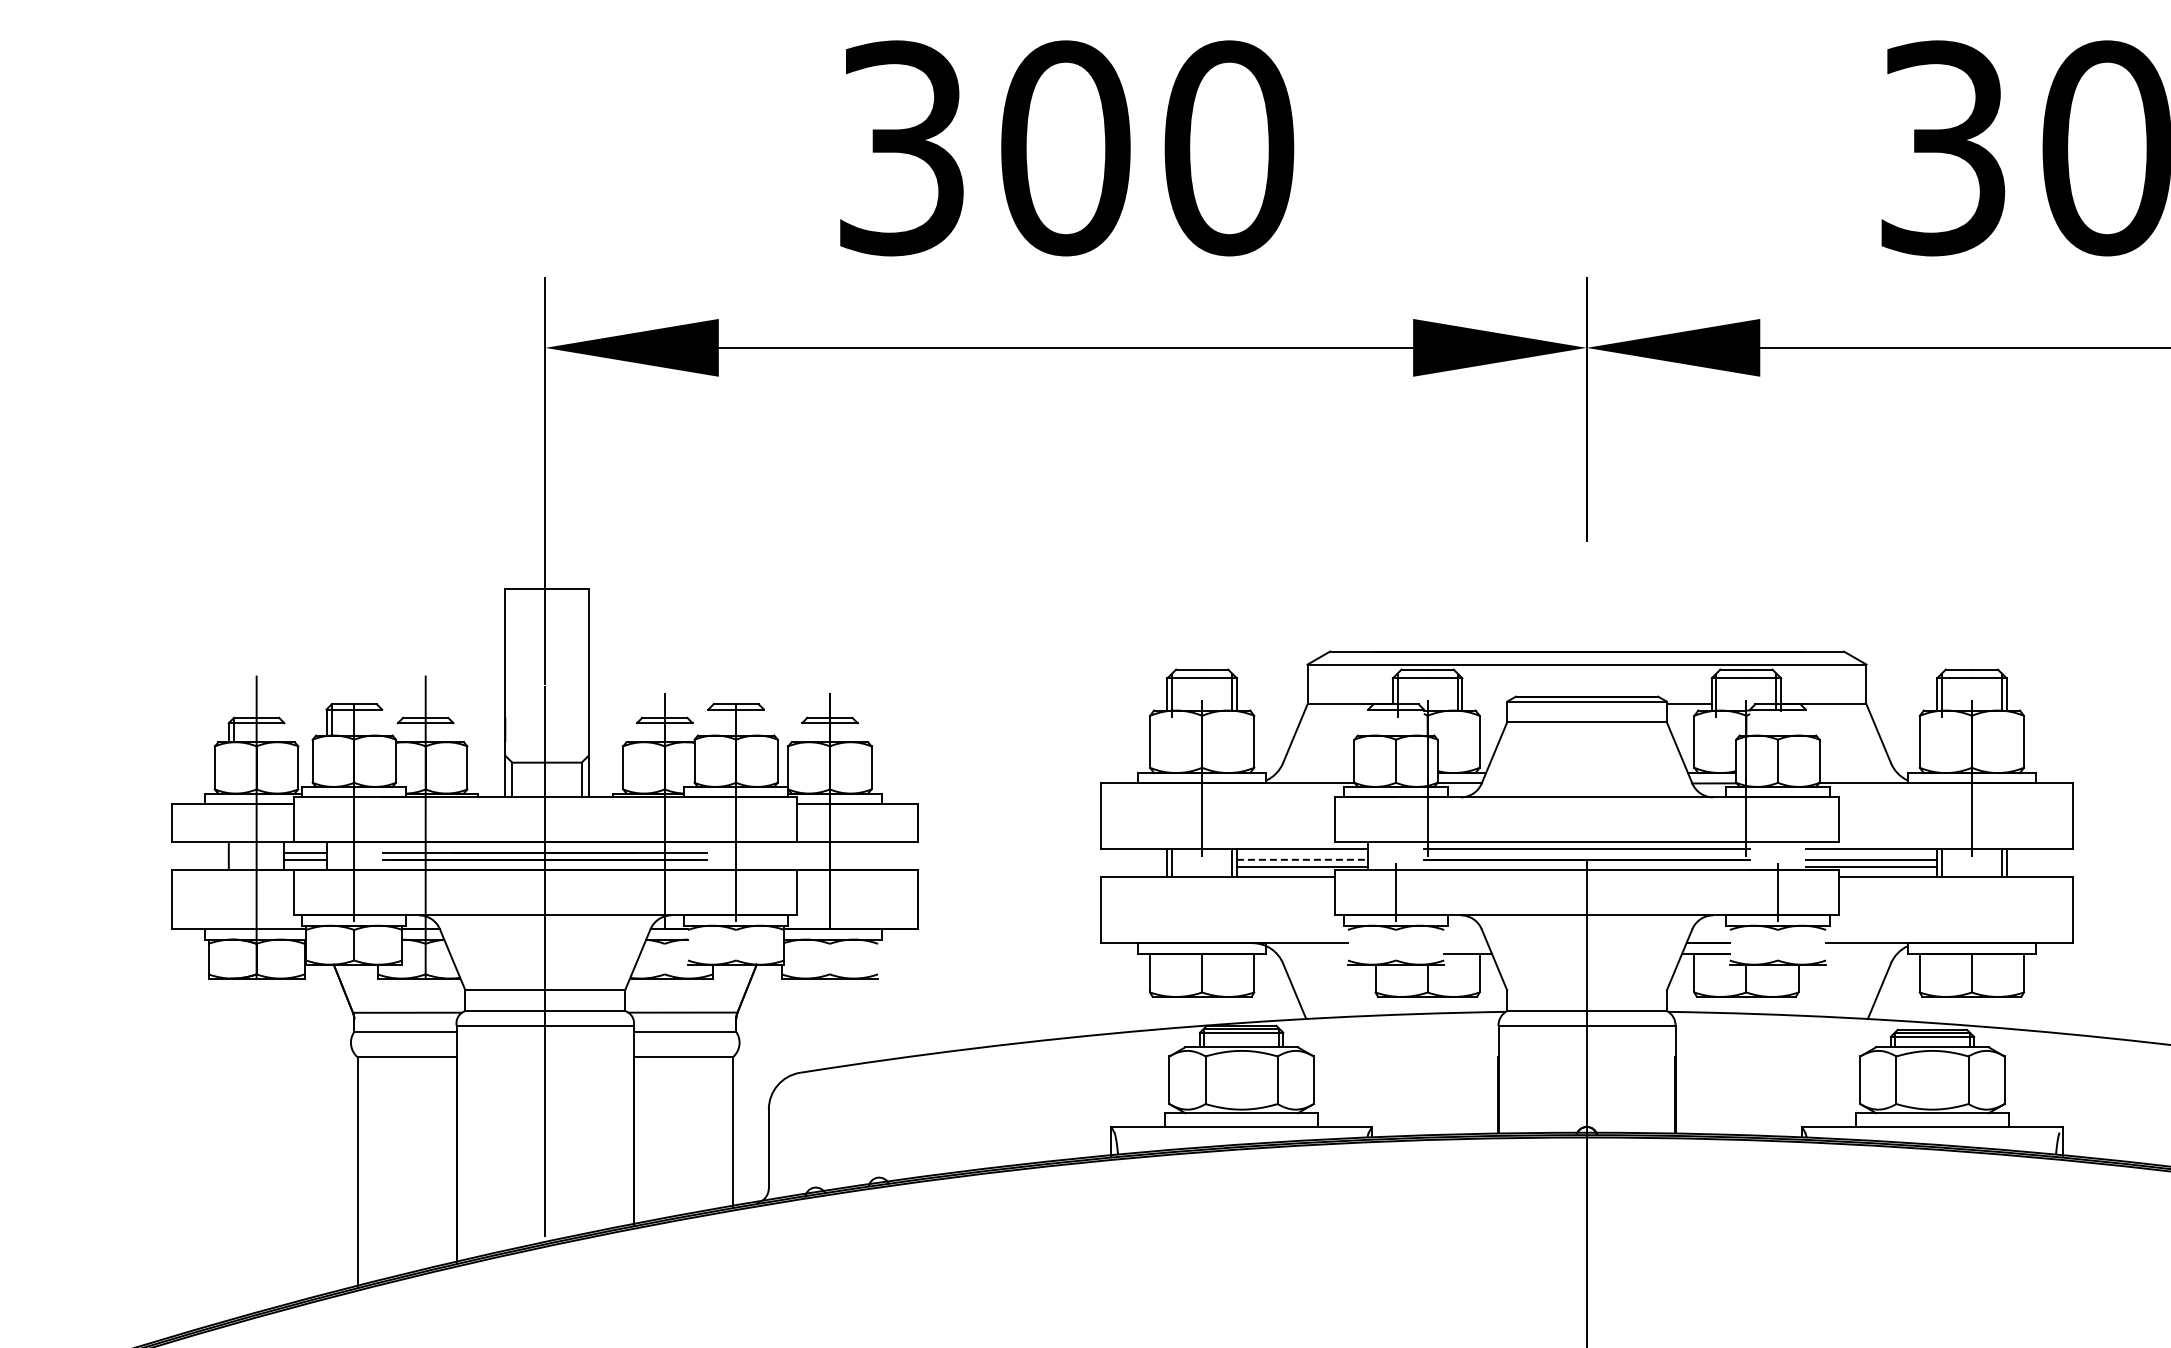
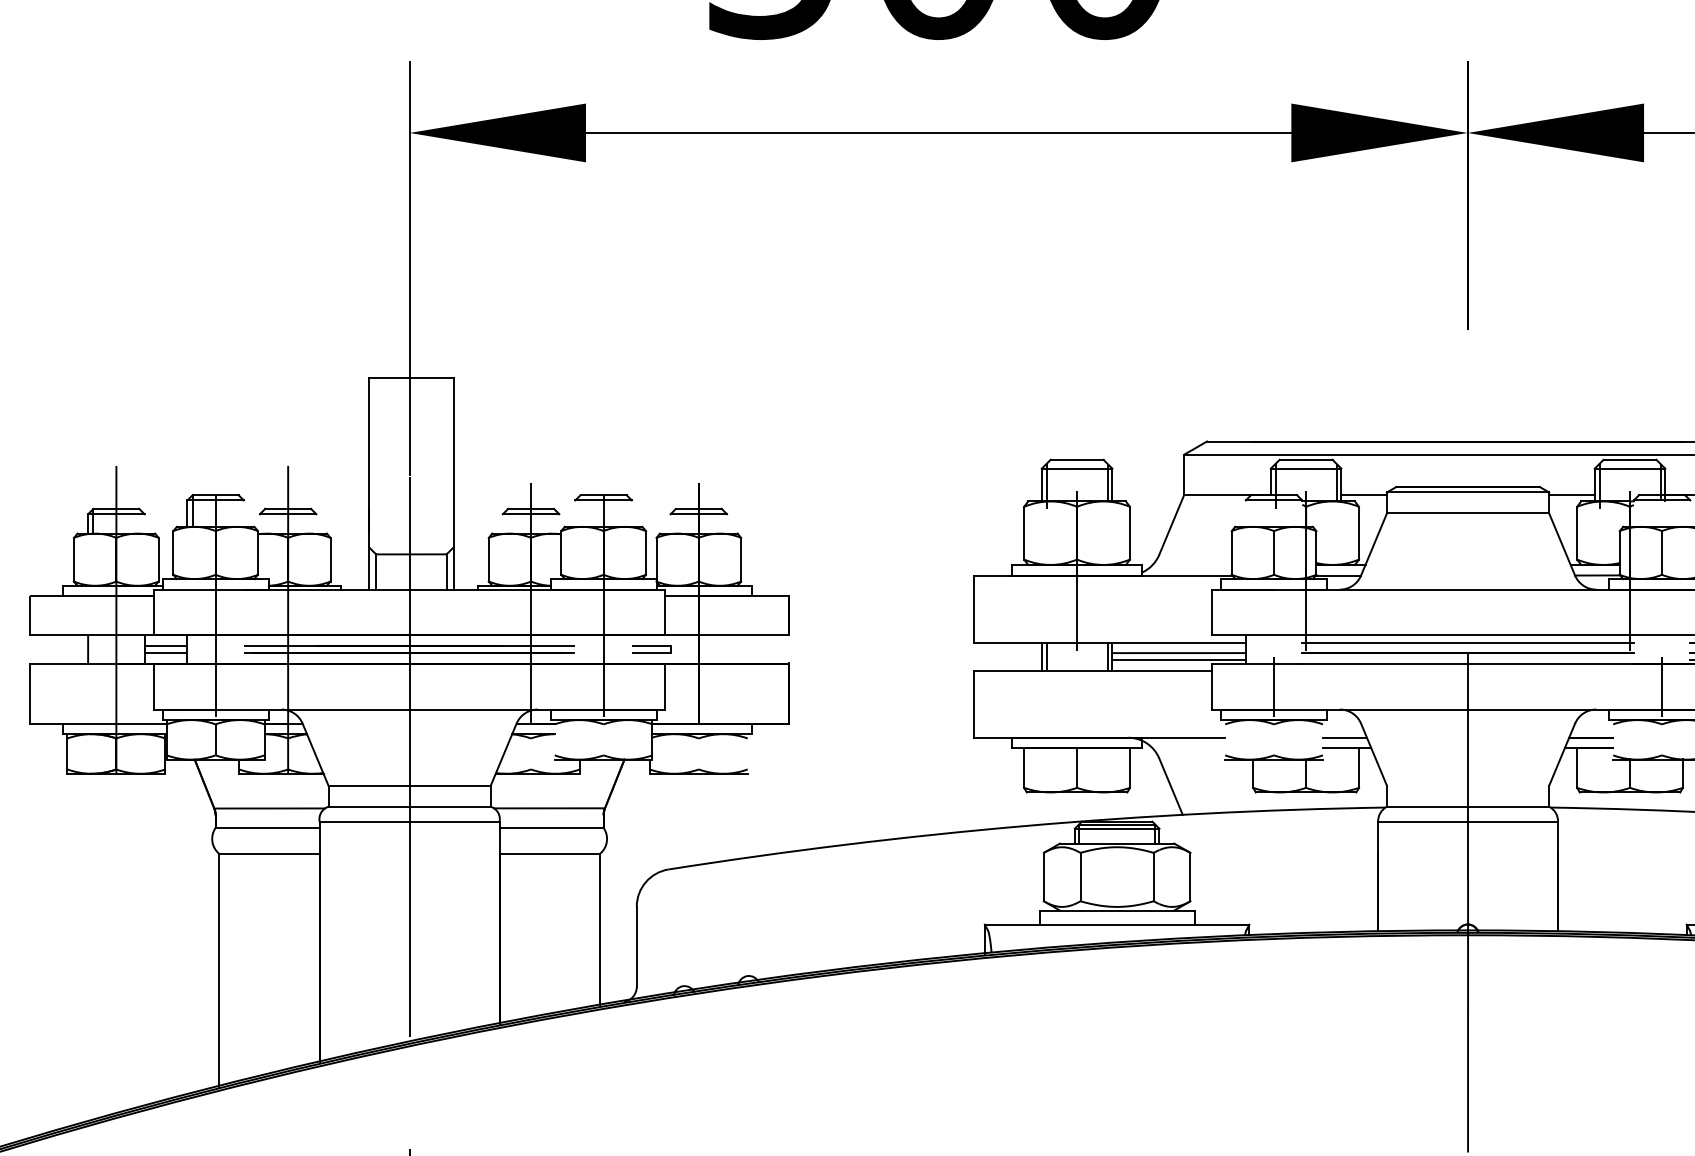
line: (1484, 704) -> (1363, 495), added
line: (783, 853) -> (651, 646), added
line: (1302, 859) -> (1178, 652), dashed -> solid
line: (1465, 943) -> (1344, 738), added

